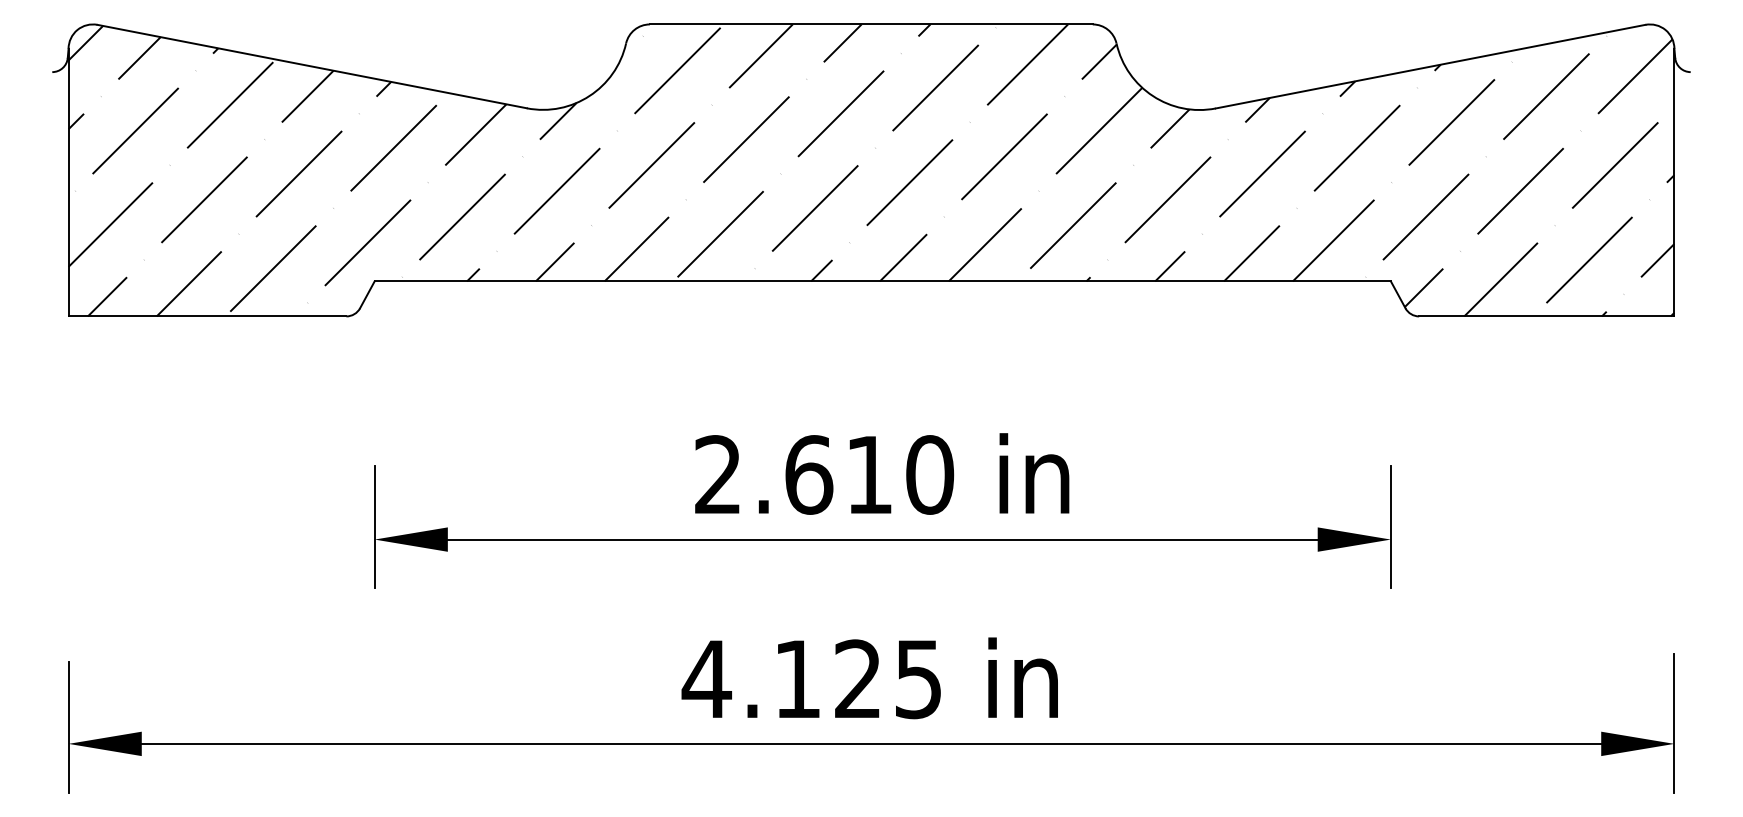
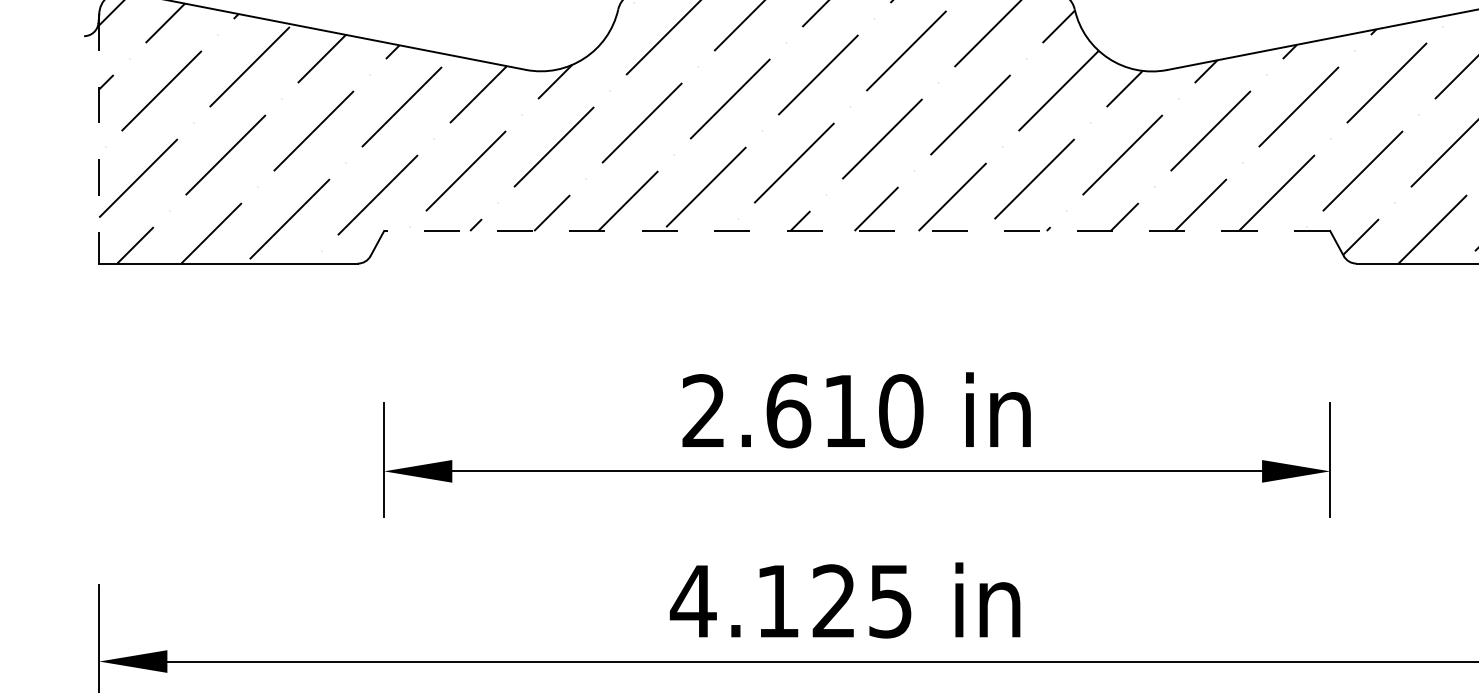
line: (68, 182) -> (99, 138), solid -> dashed
line: (882, 281) -> (856, 231), solid -> dashed

